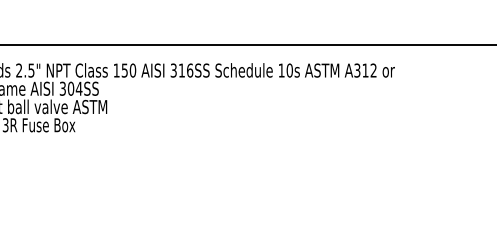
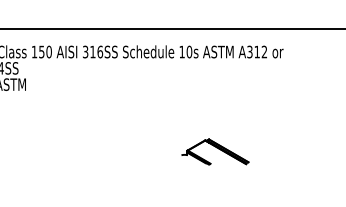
part: (318, 182) -> (215, 152), added

